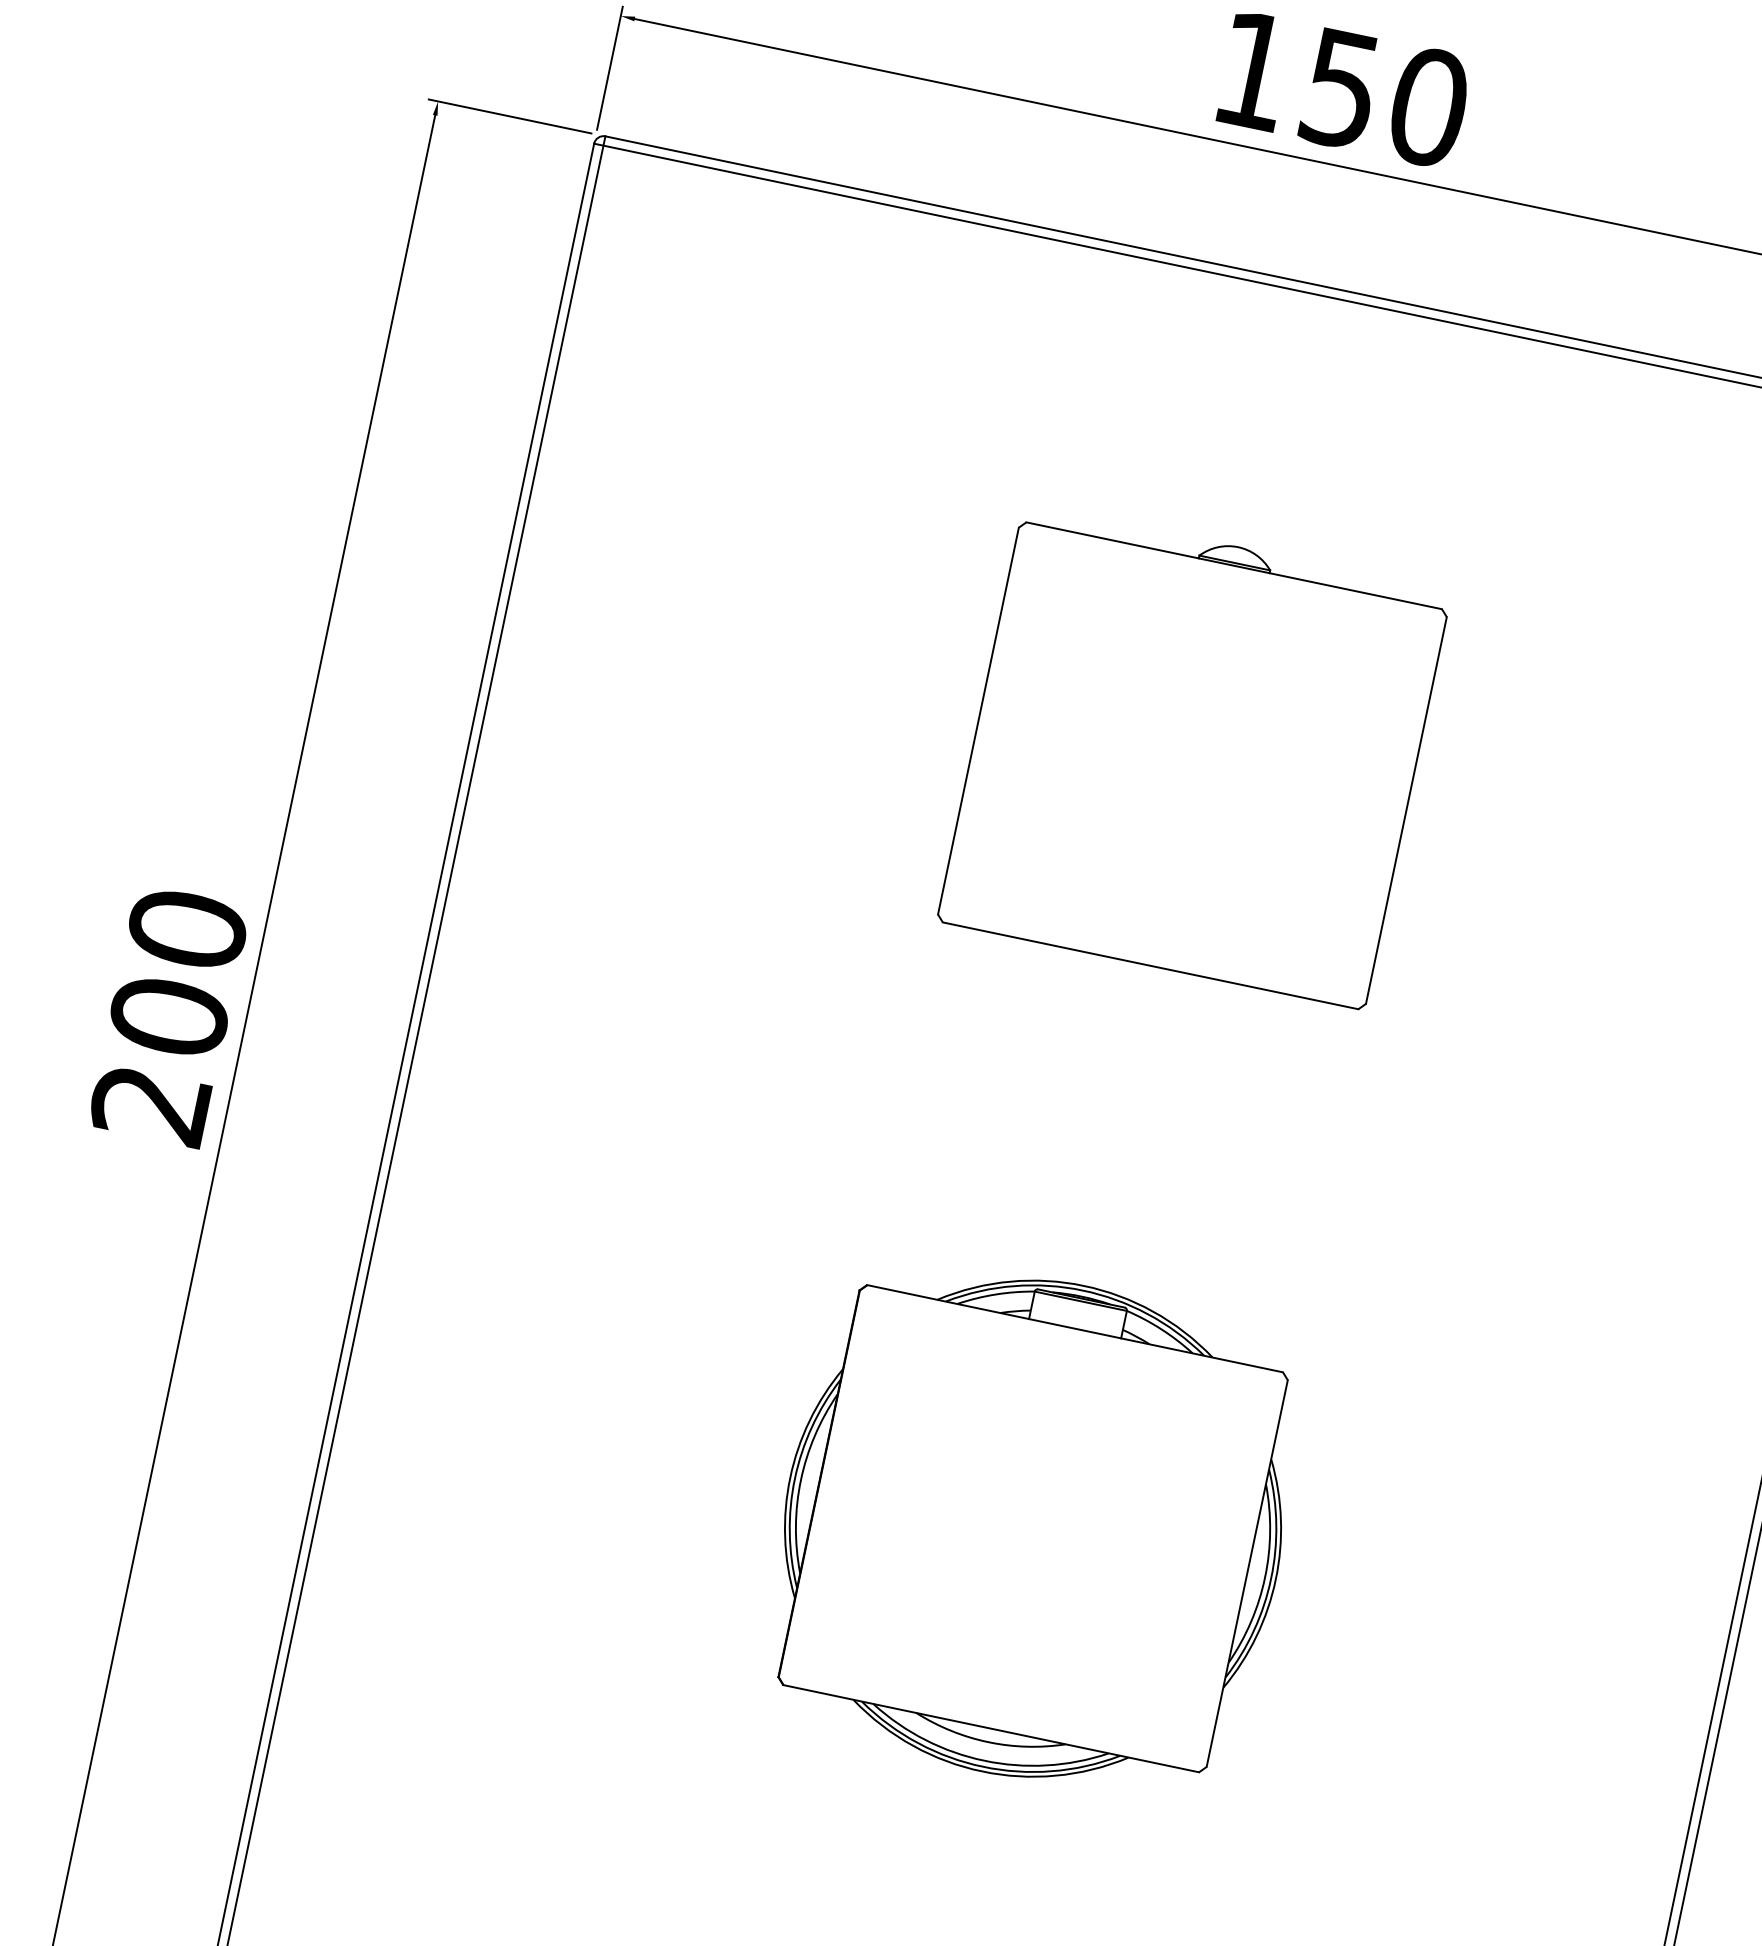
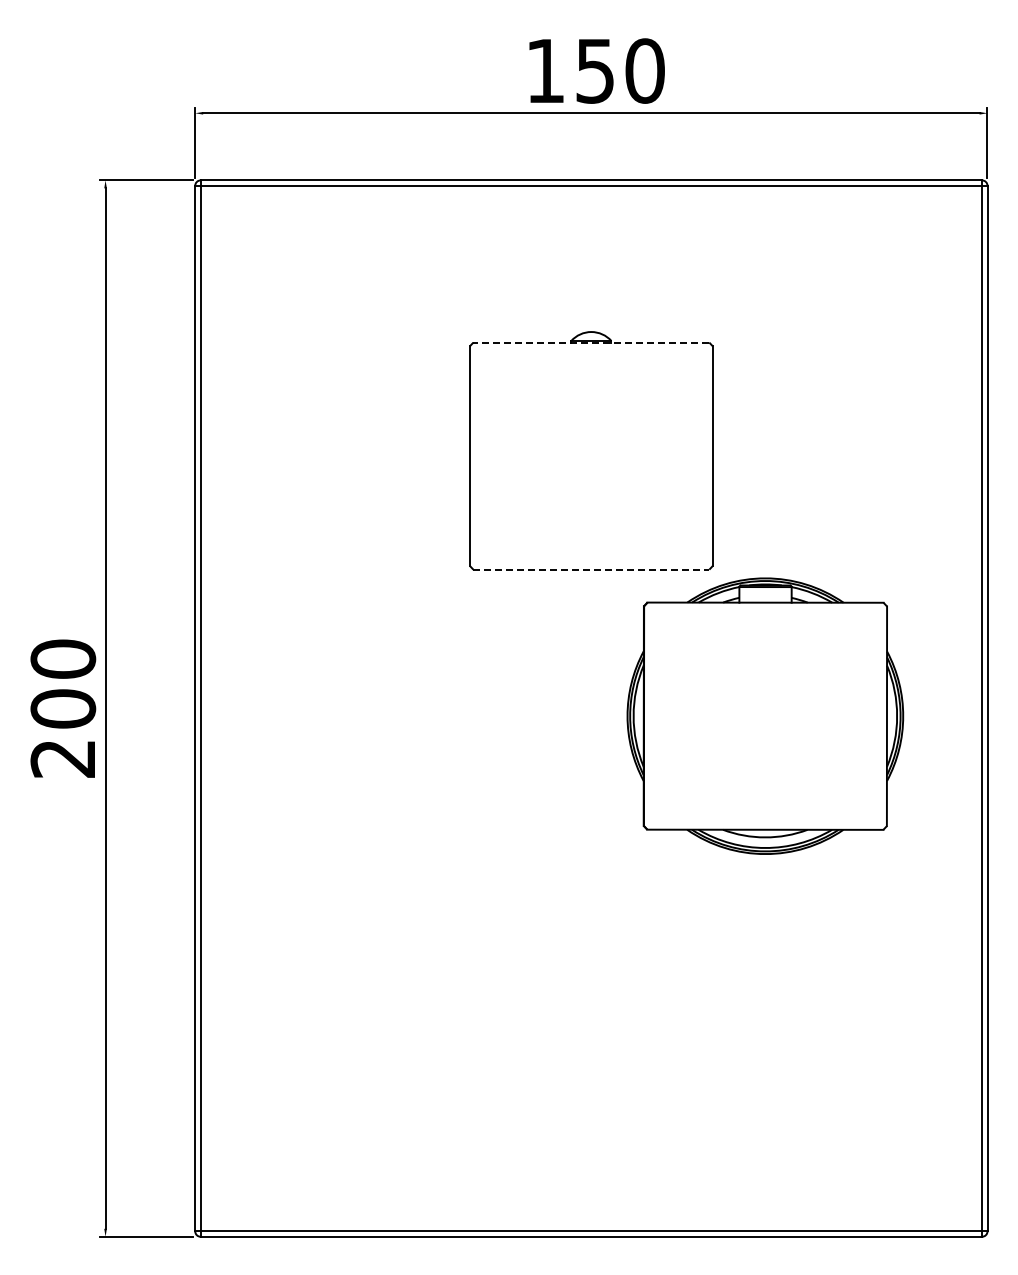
line: (1234, 565) -> (591, 342), solid -> dashed
line: (1150, 965) -> (591, 569), solid -> dashed
part: (1033, 1527) -> (765, 715), moved

